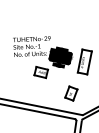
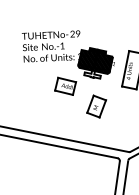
part: (71, 93) -> (96, 106), moved

